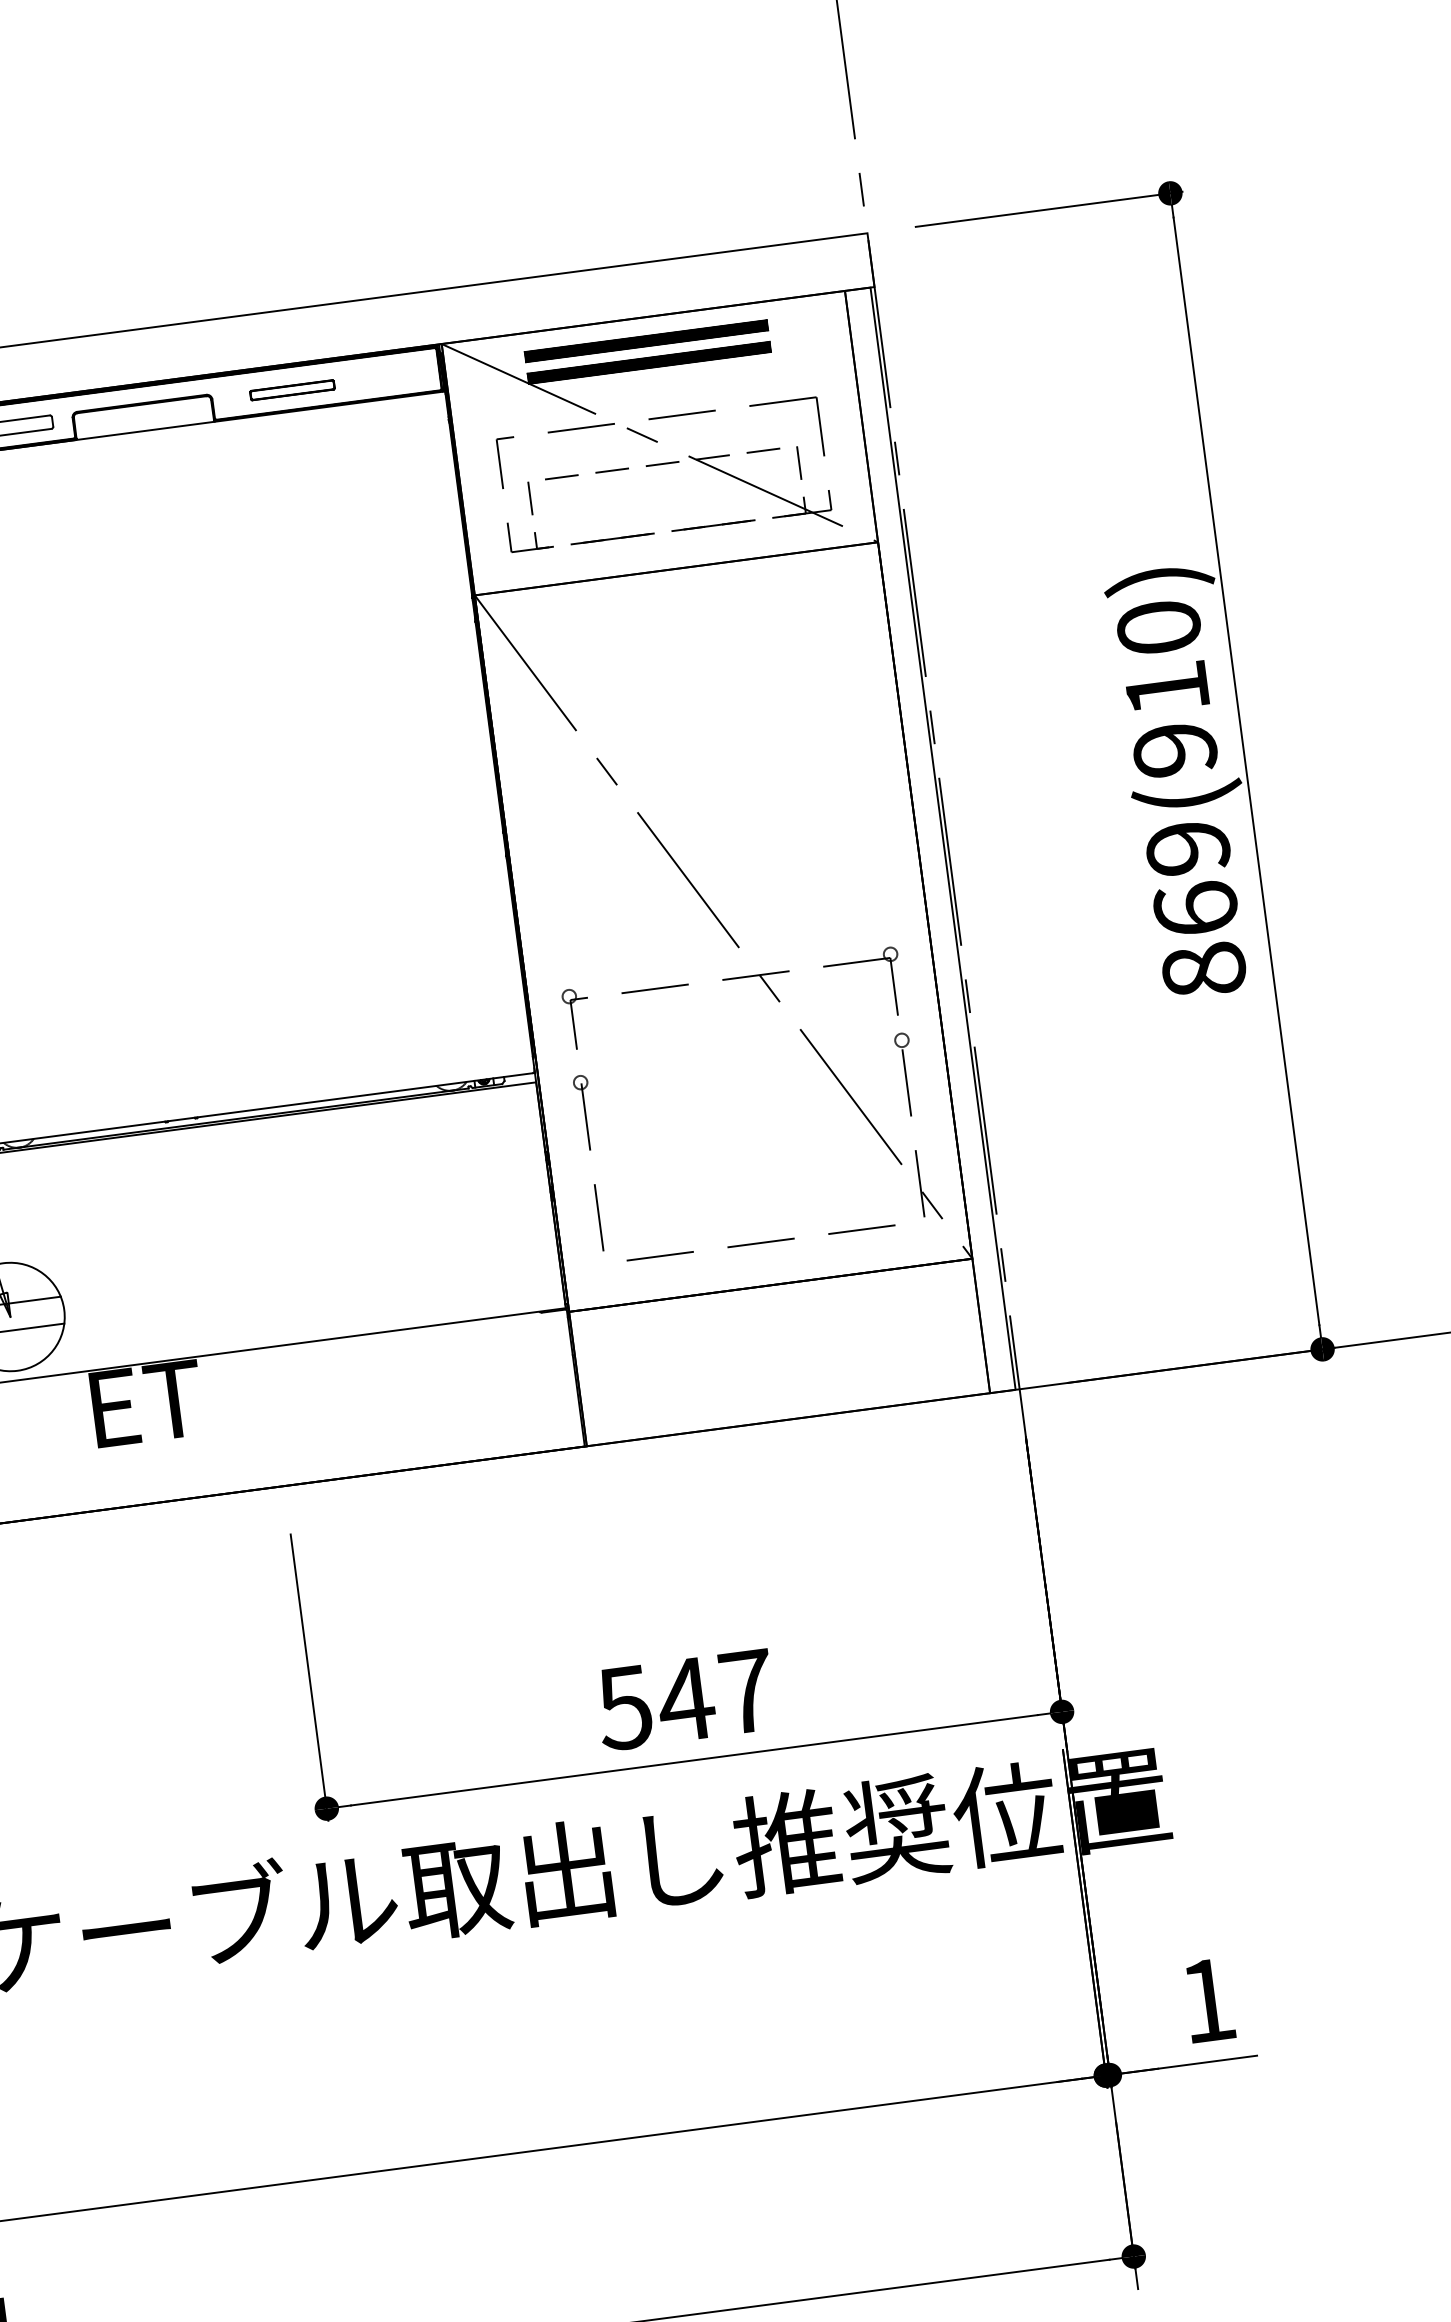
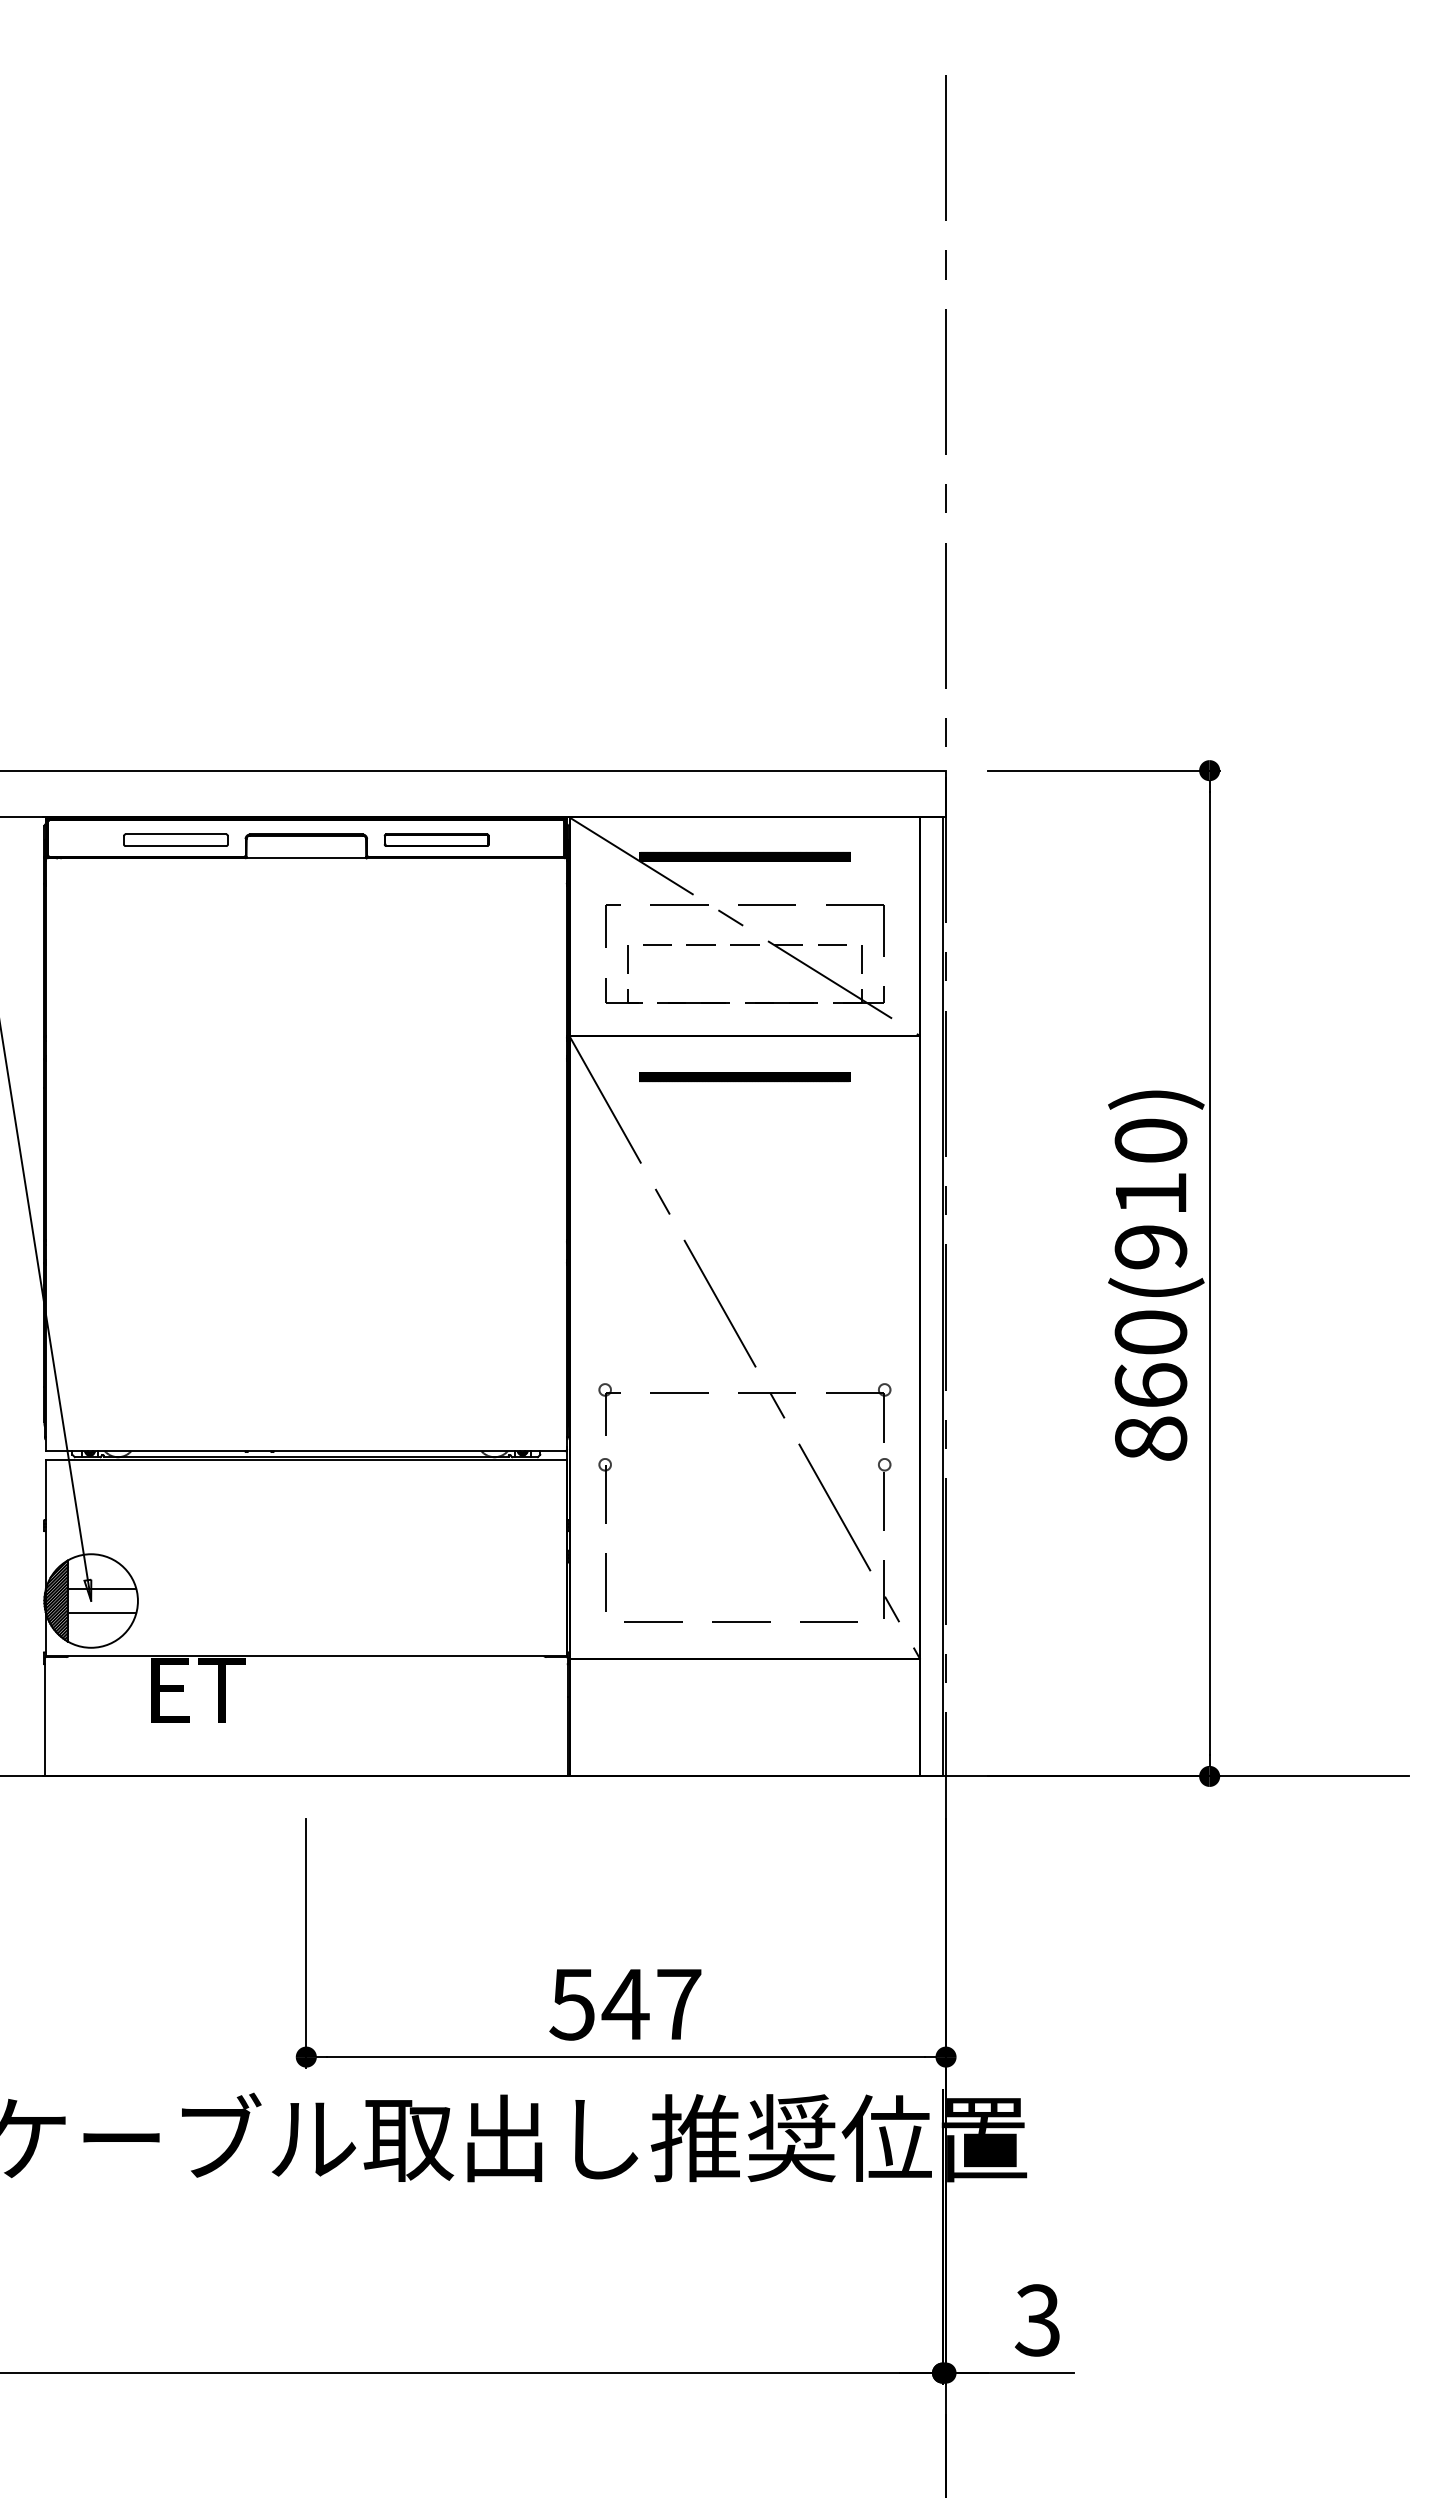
part: (646, 341) -> (744, 1077), moved
part: (292, 389) -> (436, 839), size x1.43
text: (1187, 848) -> (1150, 1332), 869(910) -> 860(910)
text: (1205, 2000) -> (1036, 2320), 1 -> 3

